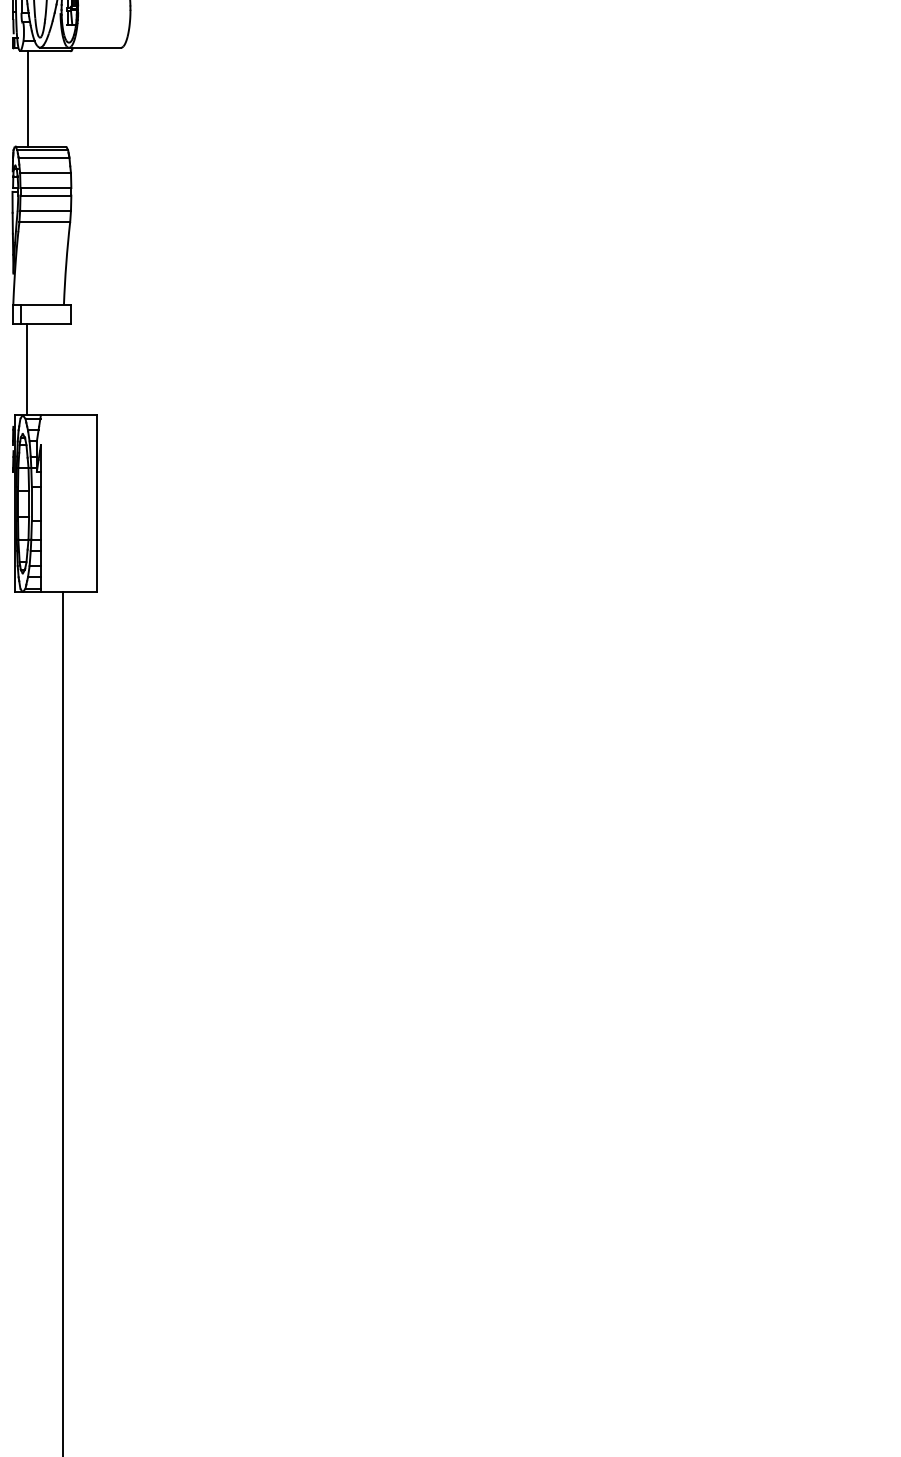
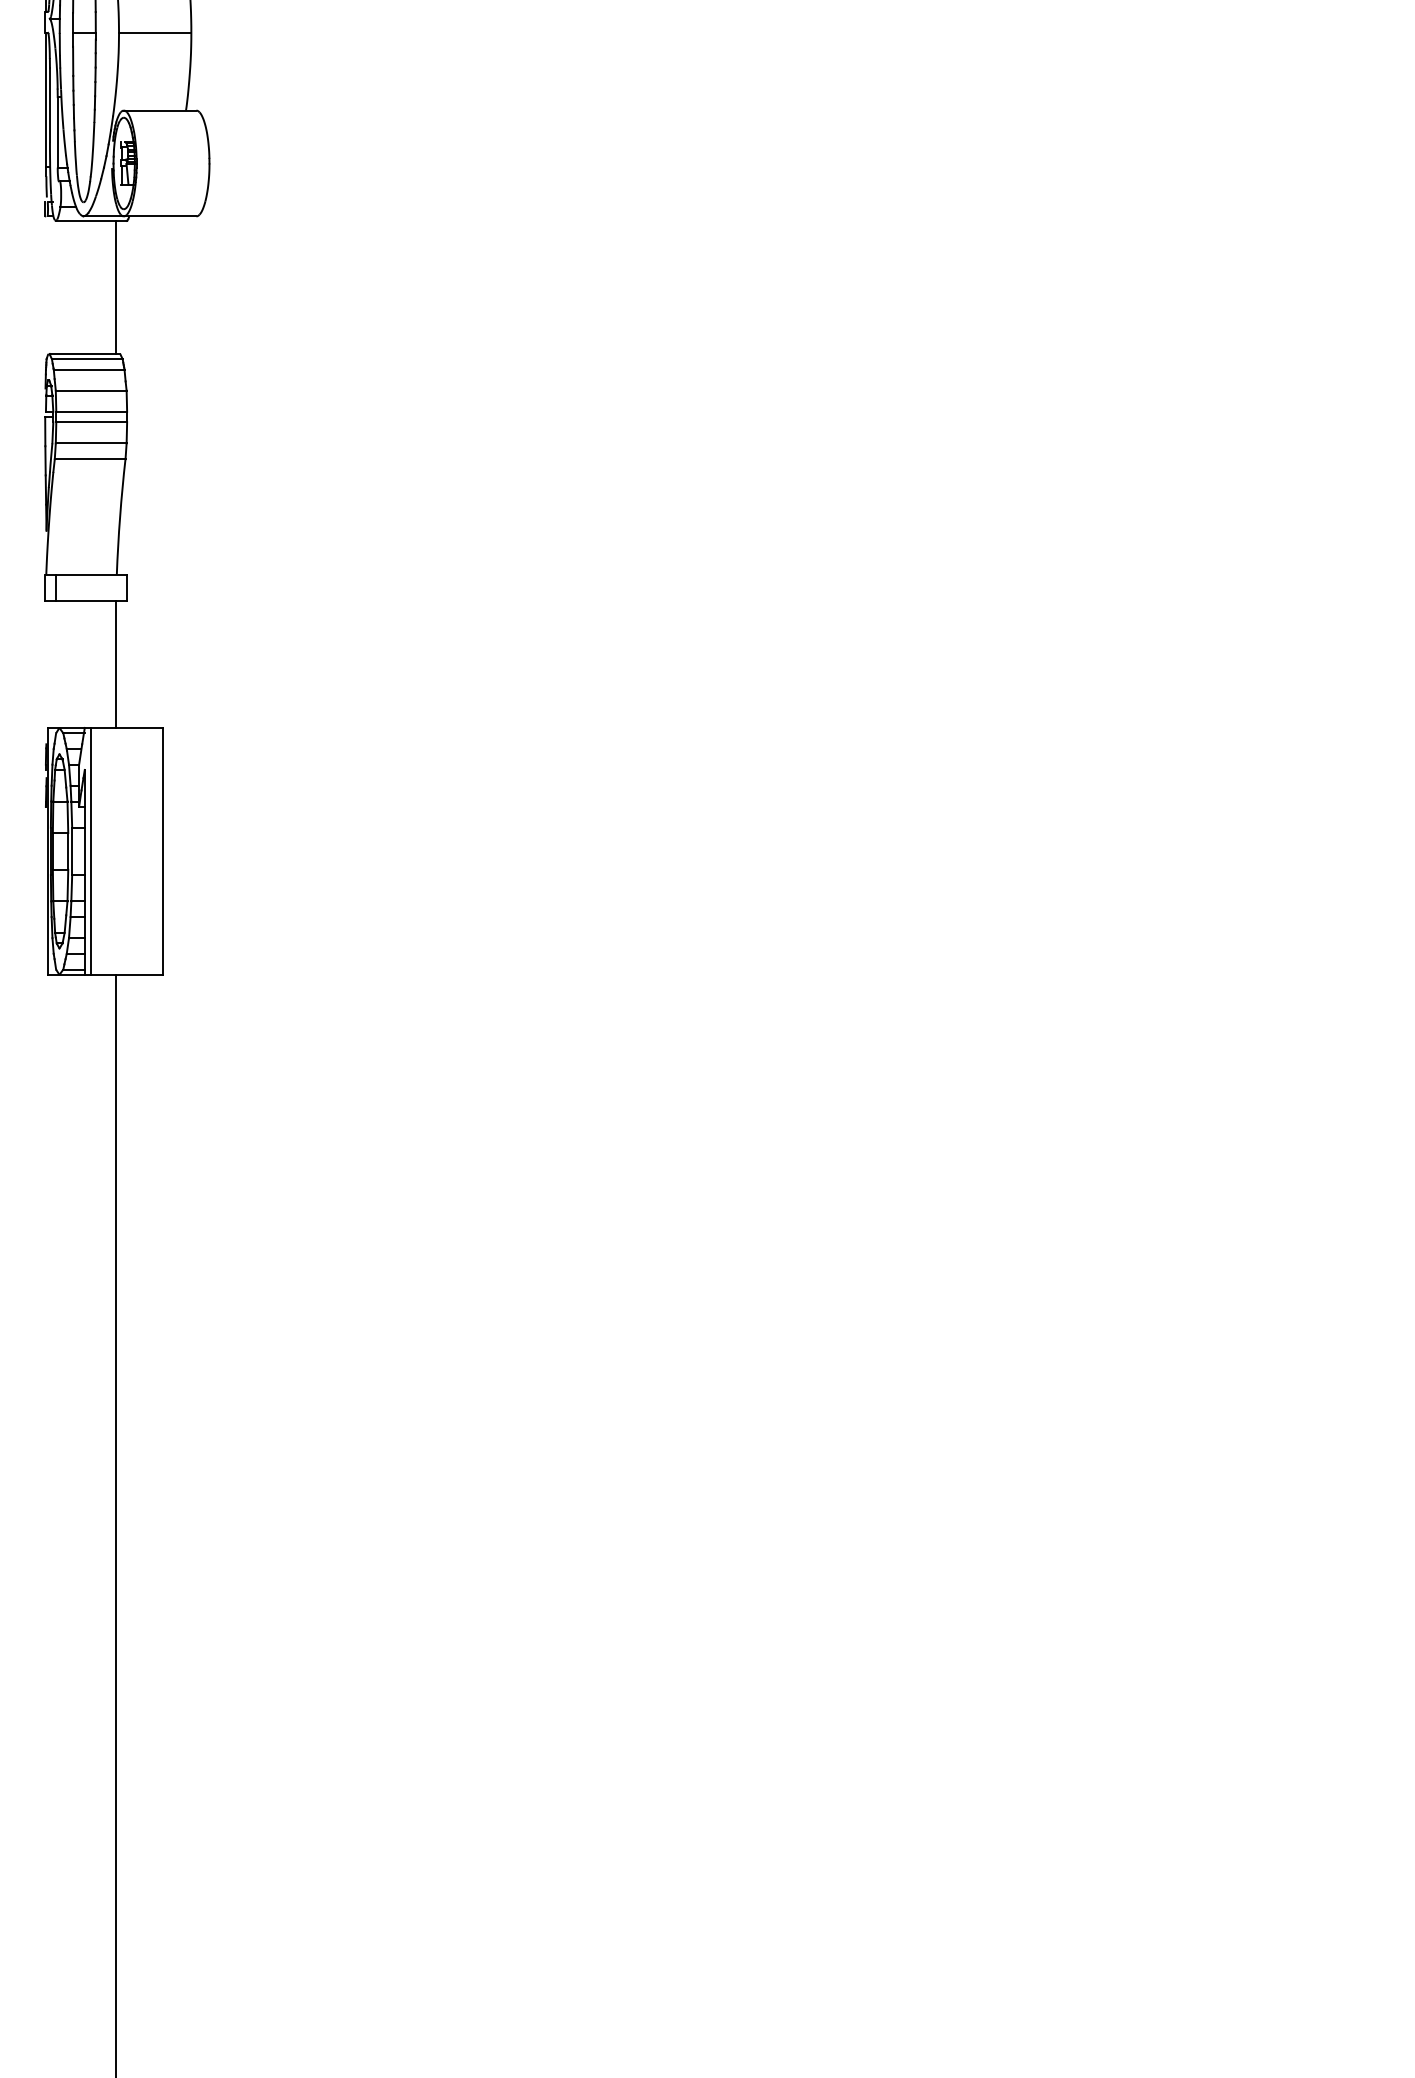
line: (27, 98) -> (115, 286), moved
line: (26, 368) -> (115, 663), moved
line: (45, 503) -> (90, 850), added

